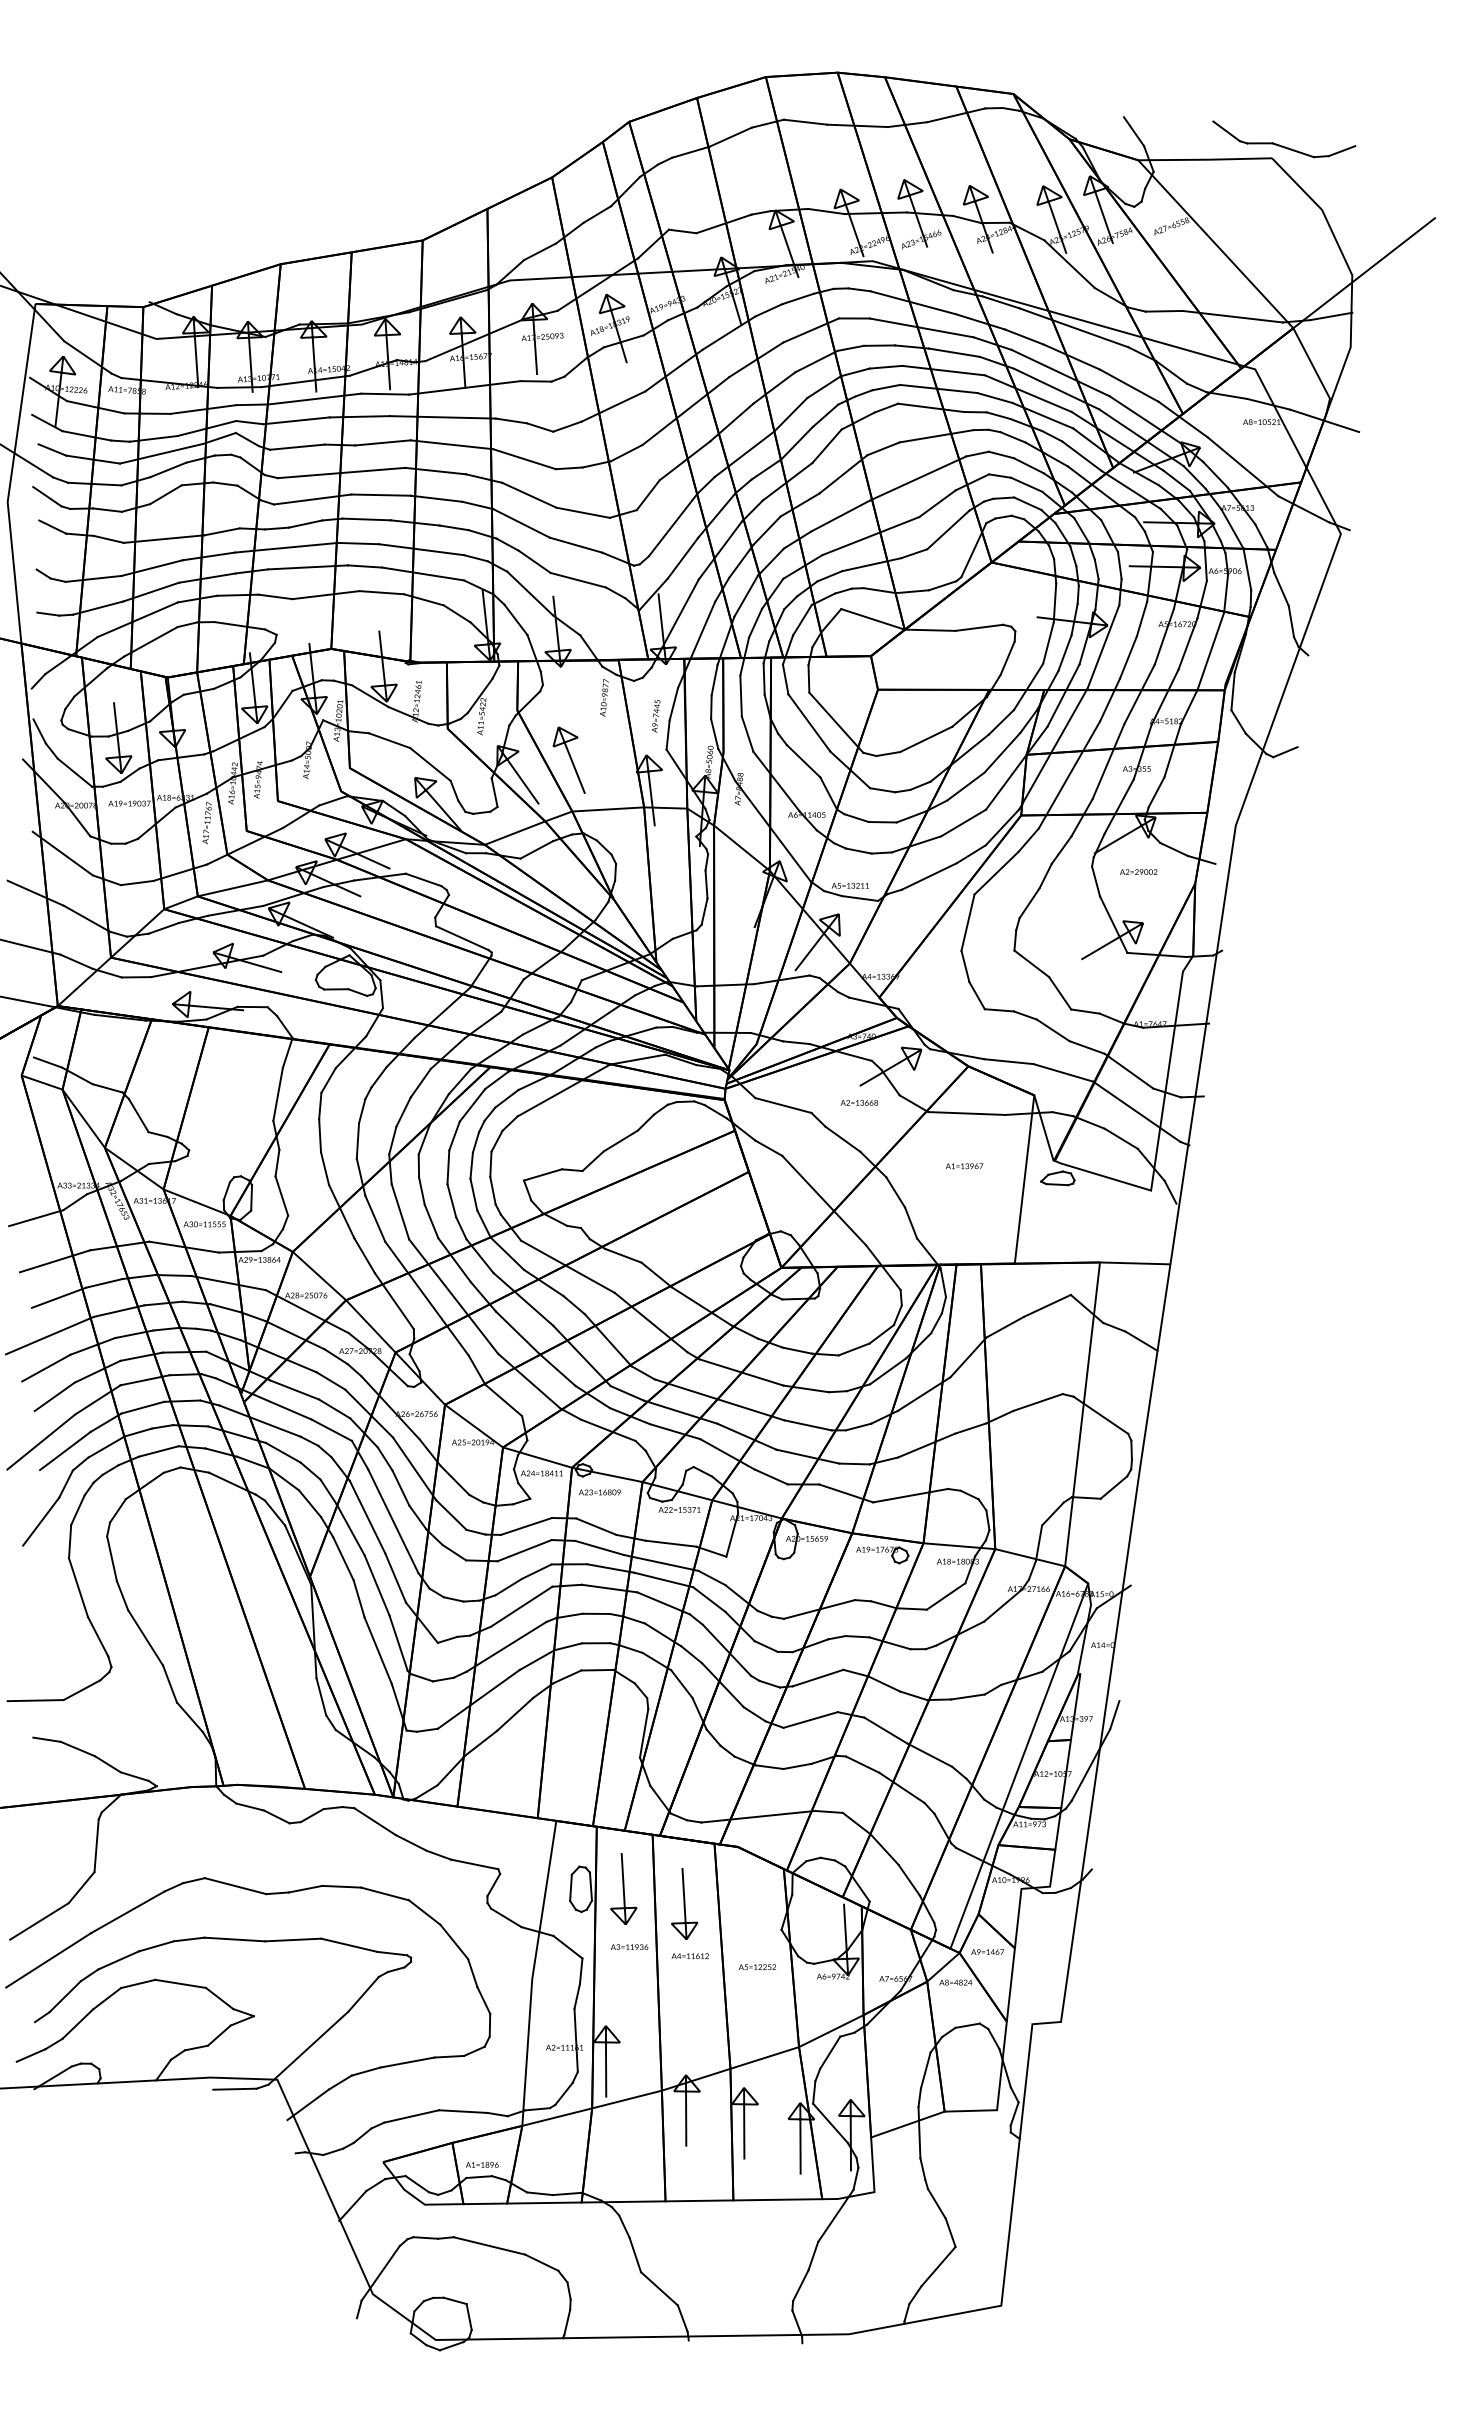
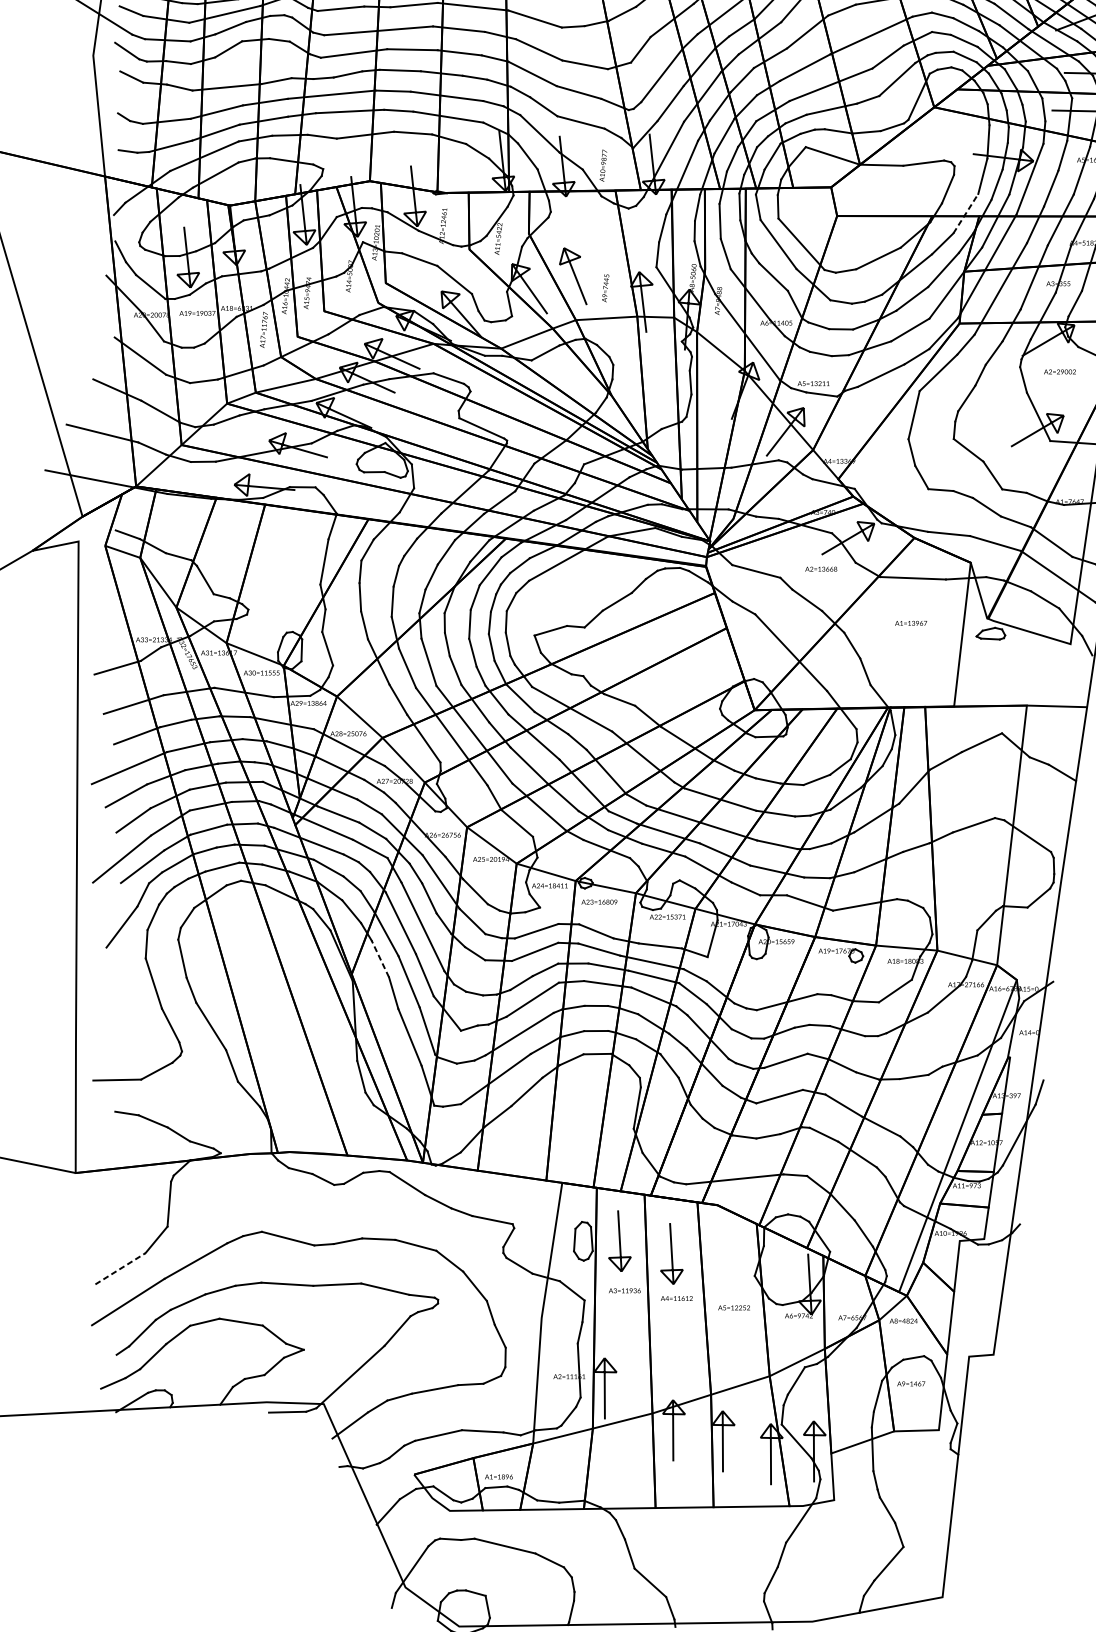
line: (1028, 686) -> (965, 213), solid -> dashed
text: (604, 697) -> (603, 165), moved
text: (655, 716) -> (605, 288), moved
line: (343, 1558) -> (380, 958), solid -> dashed
line: (39, 1921) -> (120, 1268), solid -> dashed
text: (987, 1951) -> (911, 1383), moved

